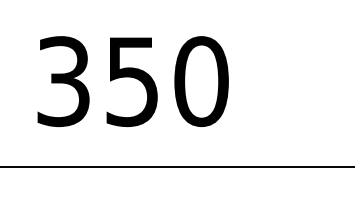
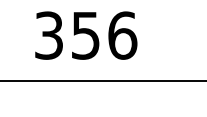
text: (201, 81) -> (122, 35), 350 -> 356

